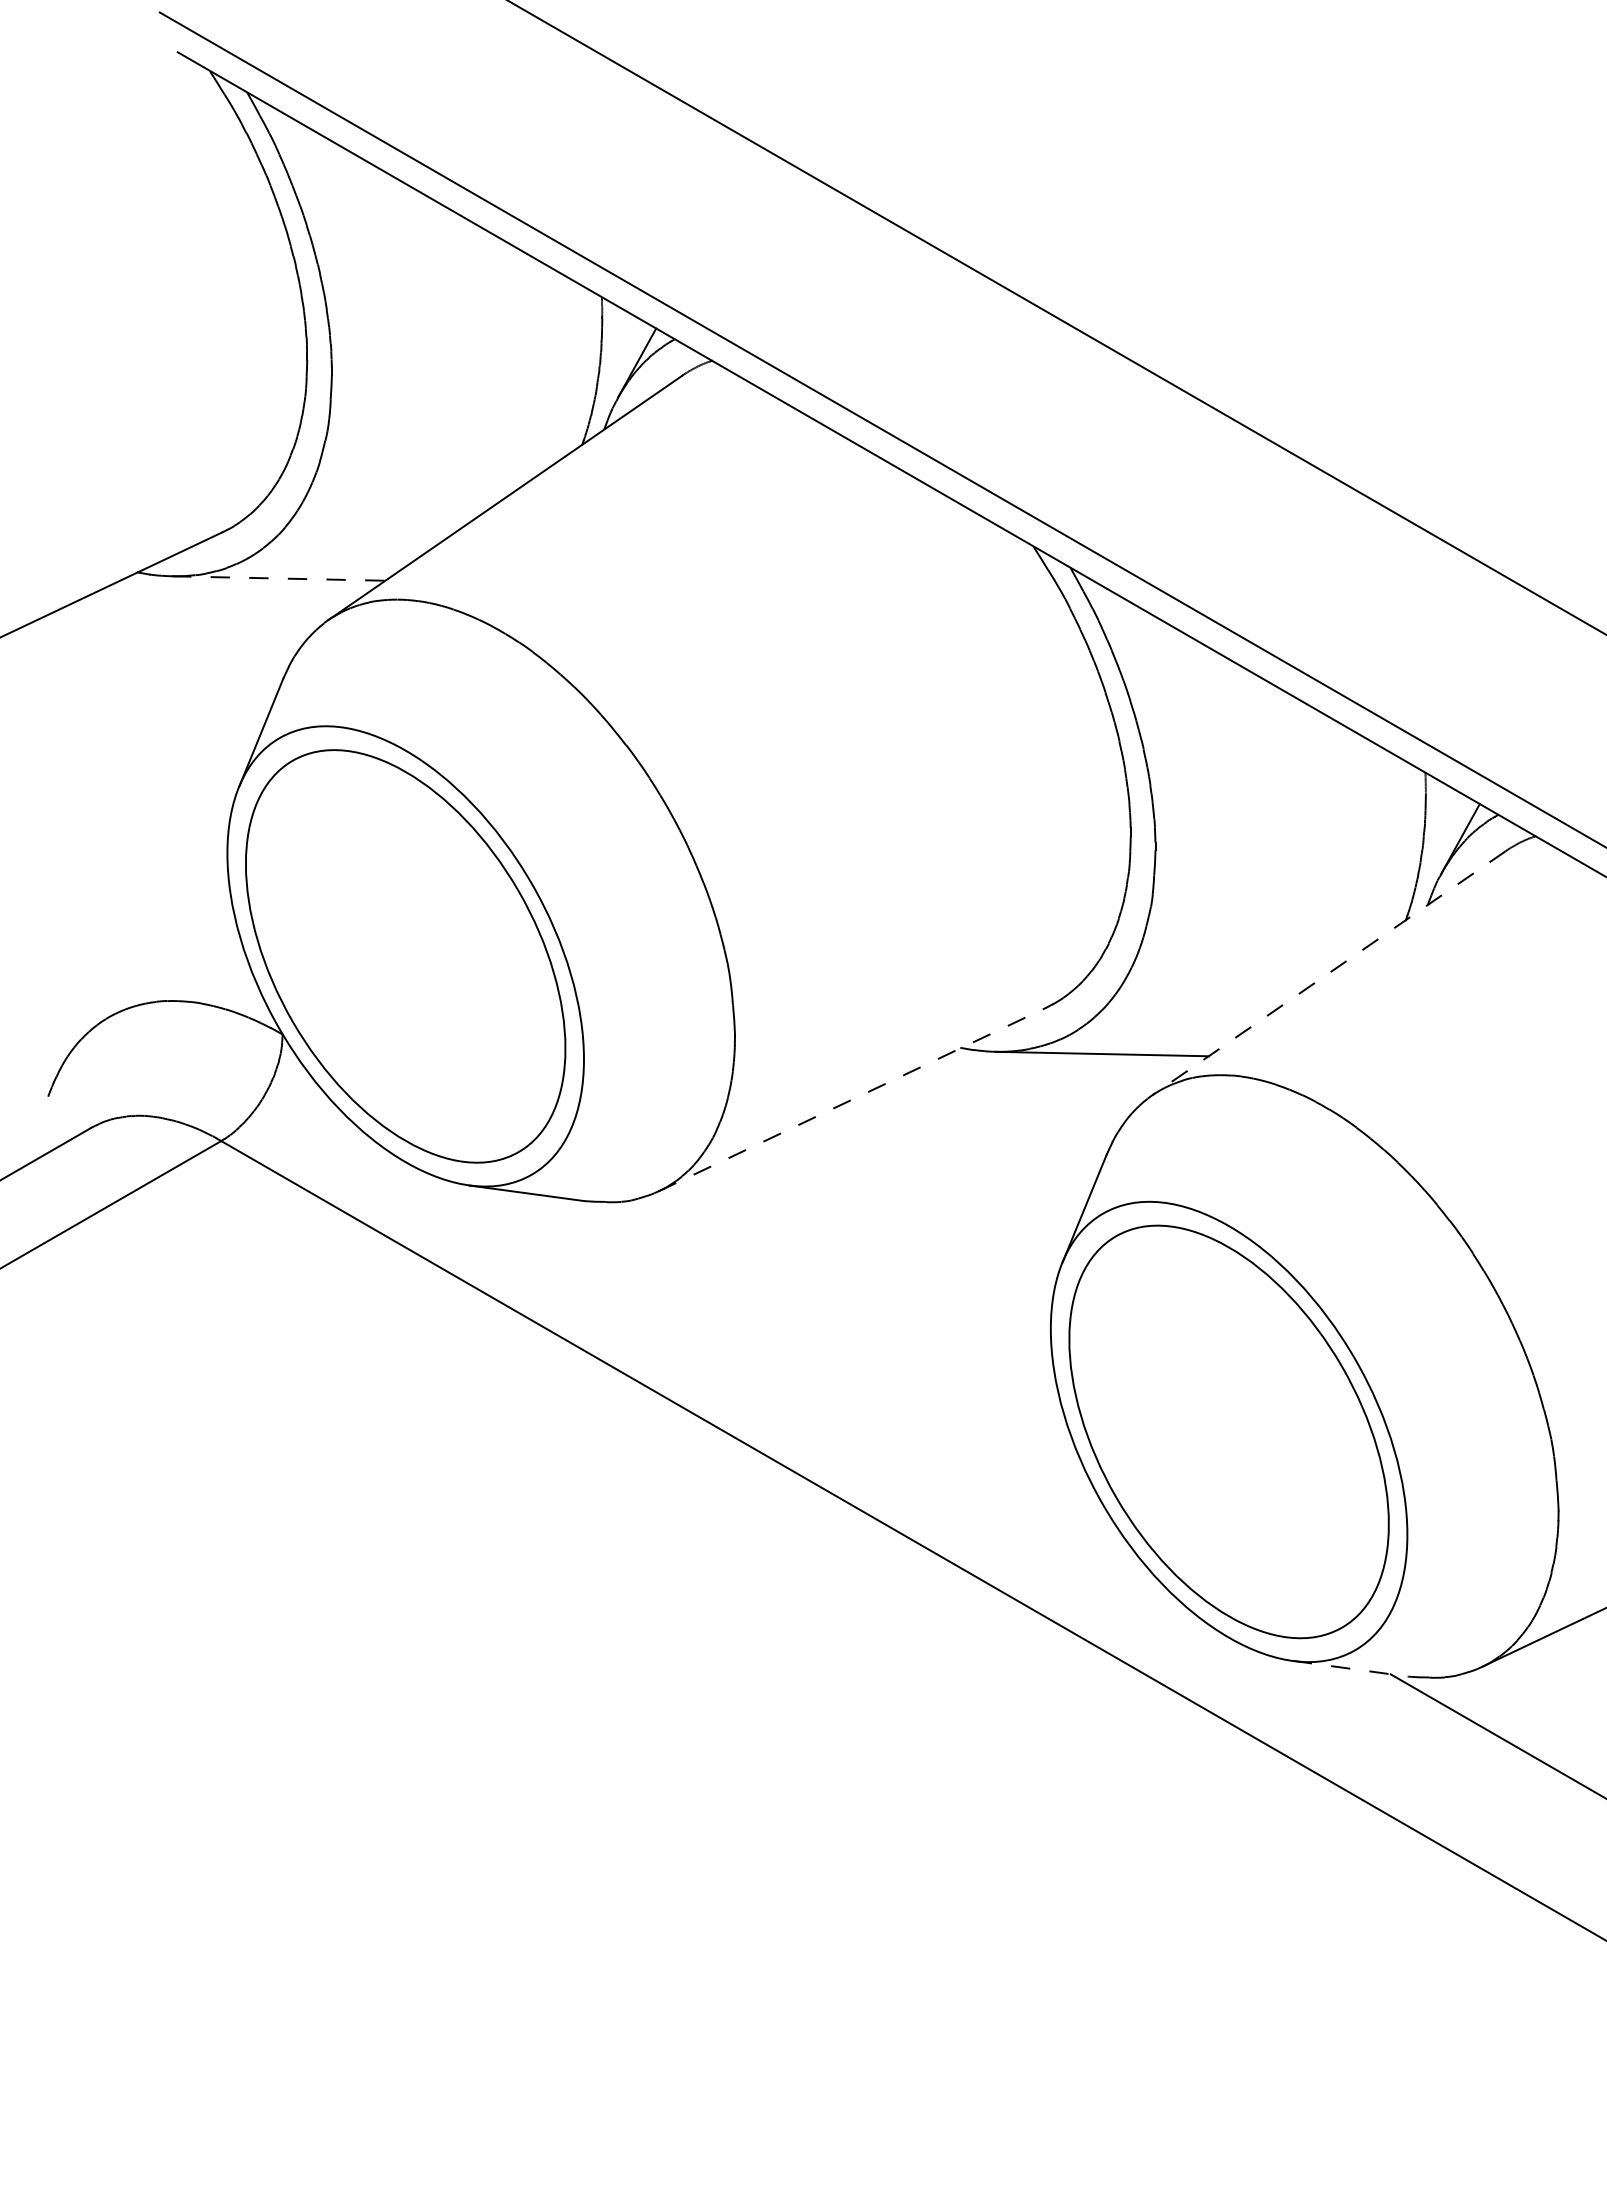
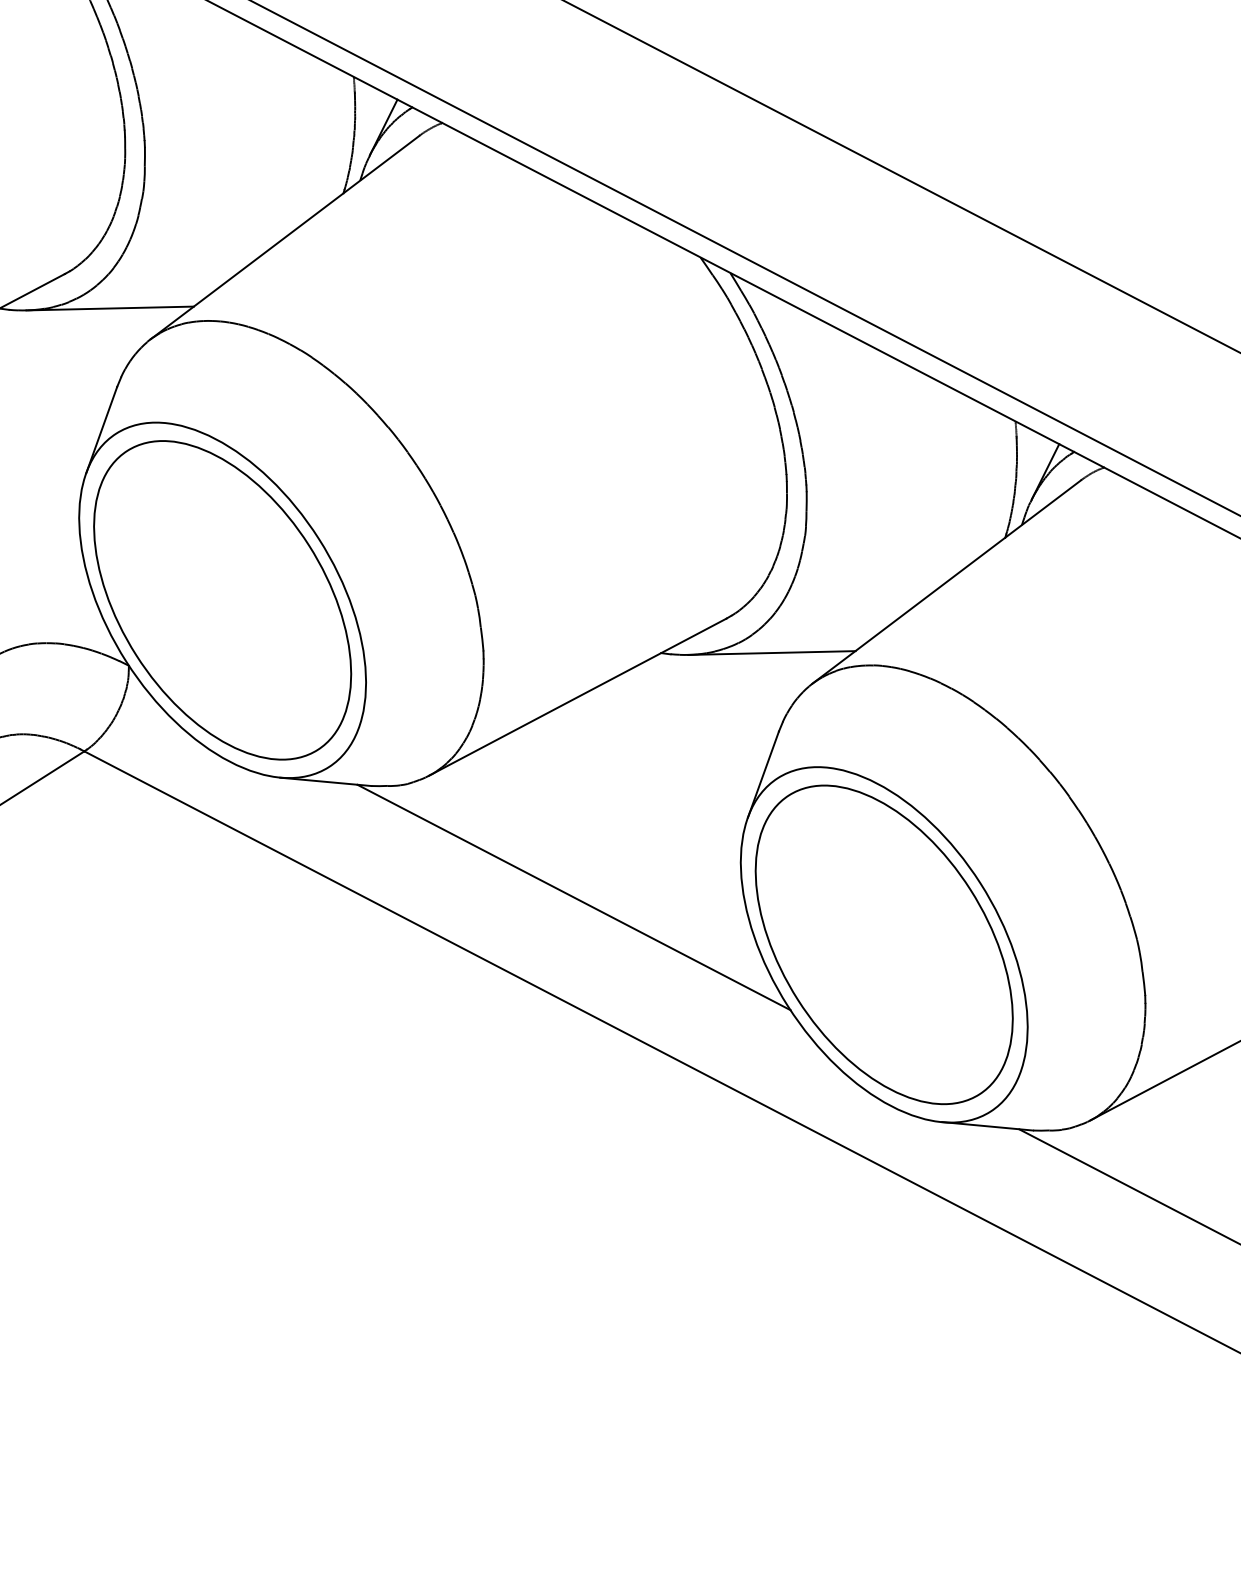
line: (278, 578) -> (110, 308), dashed -> solid
line: (1328, 973) -> (946, 582), dashed -> solid
line: (852, 1099) -> (577, 697), dashed -> solid
line: (836, 1353) -> (573, 896), added
line: (1351, 1668) -> (988, 1126), dashed -> solid

